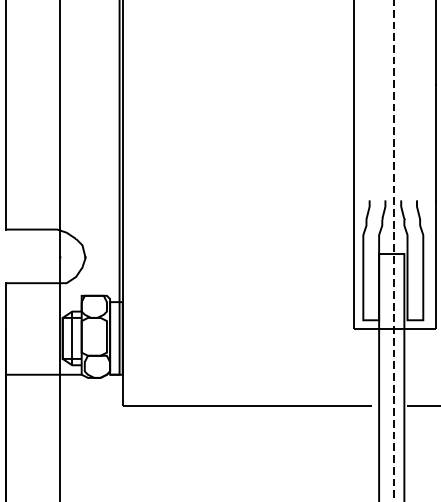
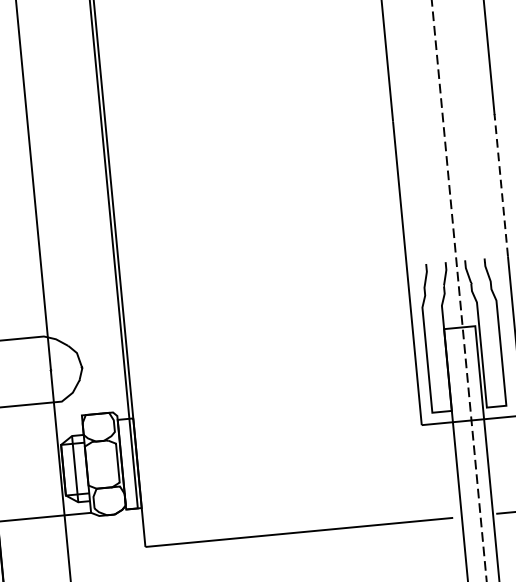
line: (435, 142) -> (500, 184), solid -> dashed

